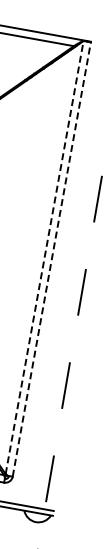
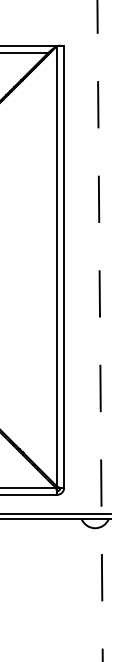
line: (44, 256) -> (56, 265), dashed -> solid
line: (52, 259) -> (64, 266), dashed -> solid

